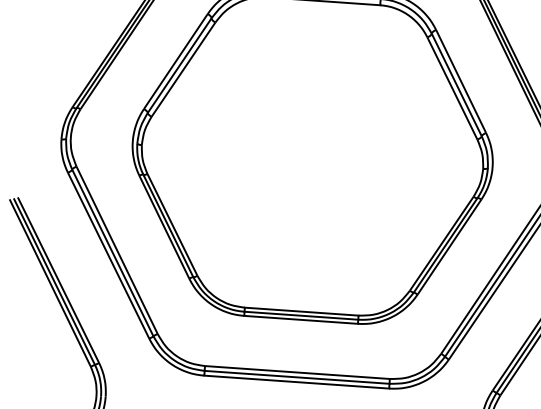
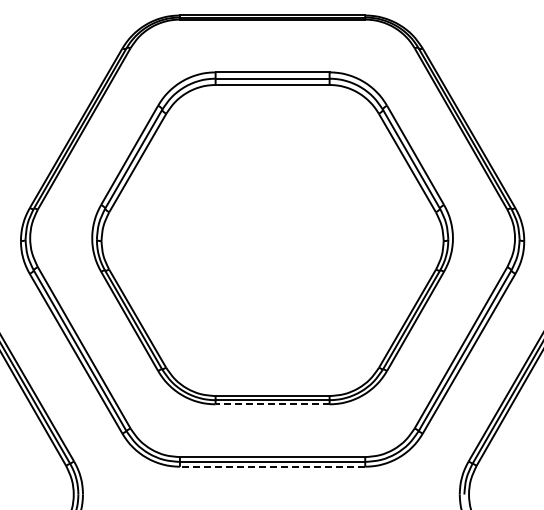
line: (301, 320) -> (272, 404), solid -> dashed
line: (296, 381) -> (272, 466), solid -> dashed

